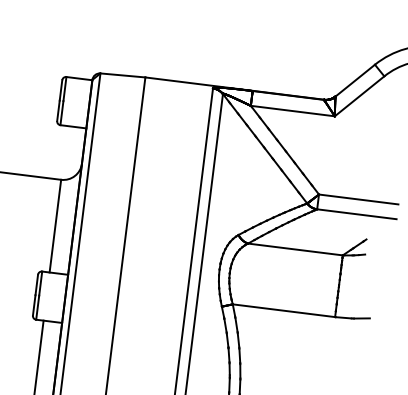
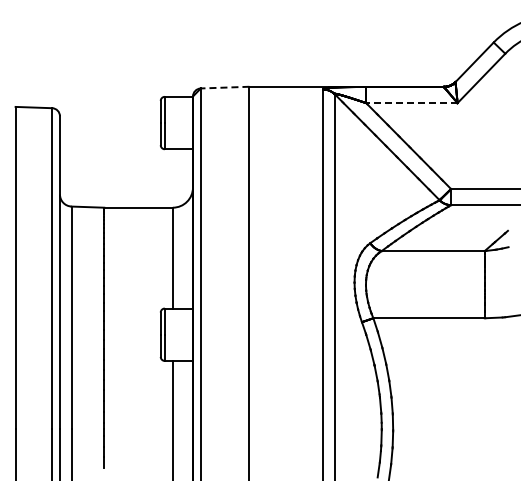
line: (122, 75) -> (224, 87), solid -> dashed
line: (292, 111) -> (411, 103), solid -> dashed

